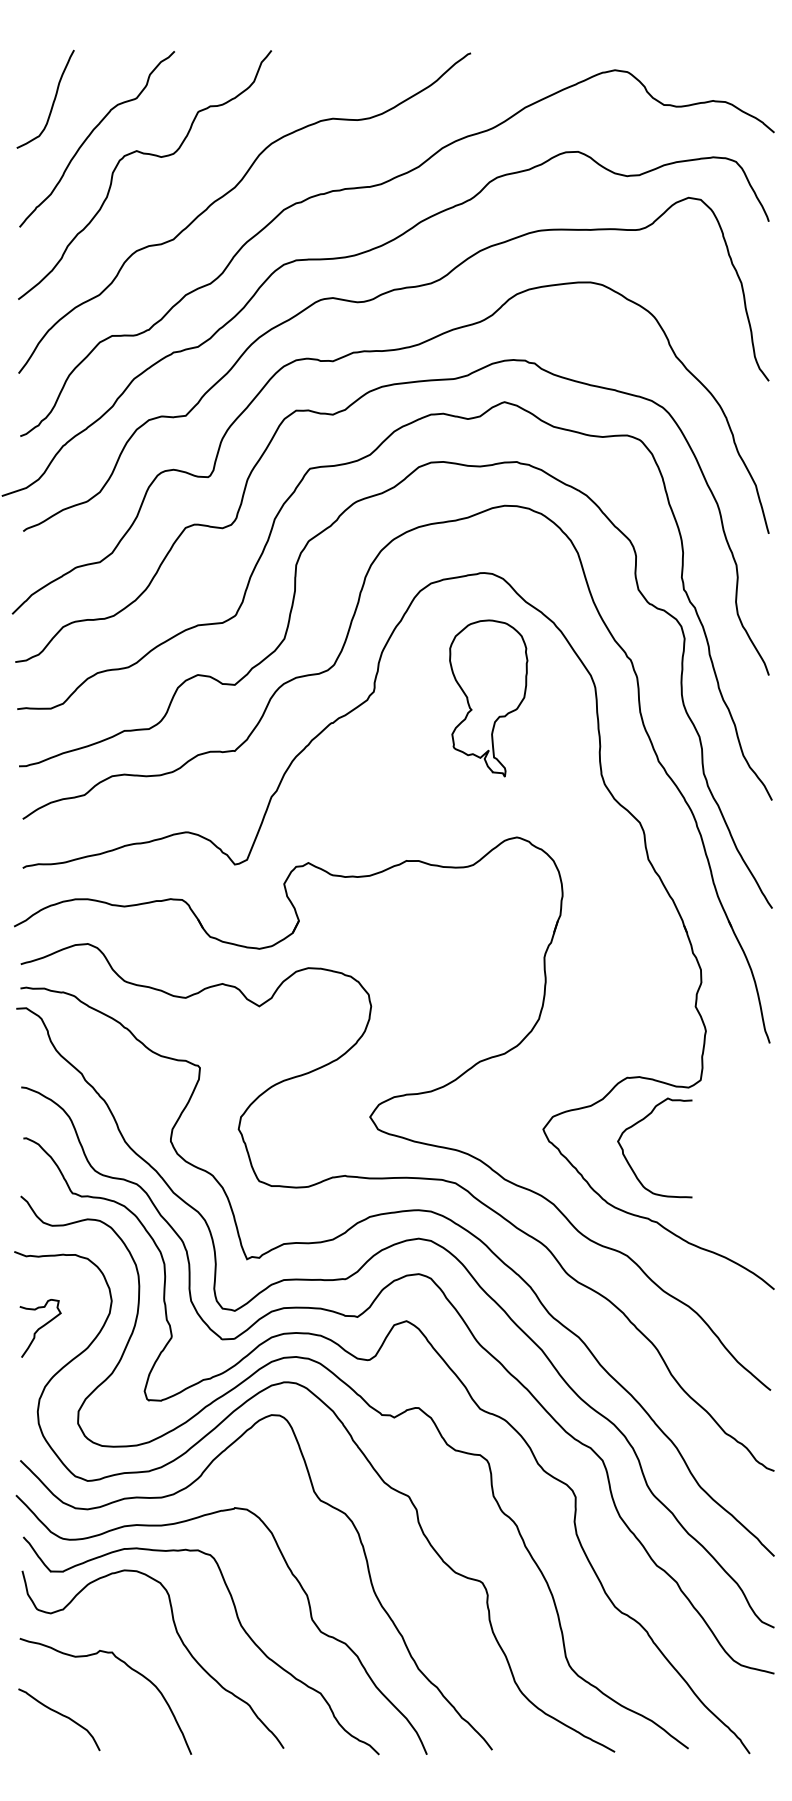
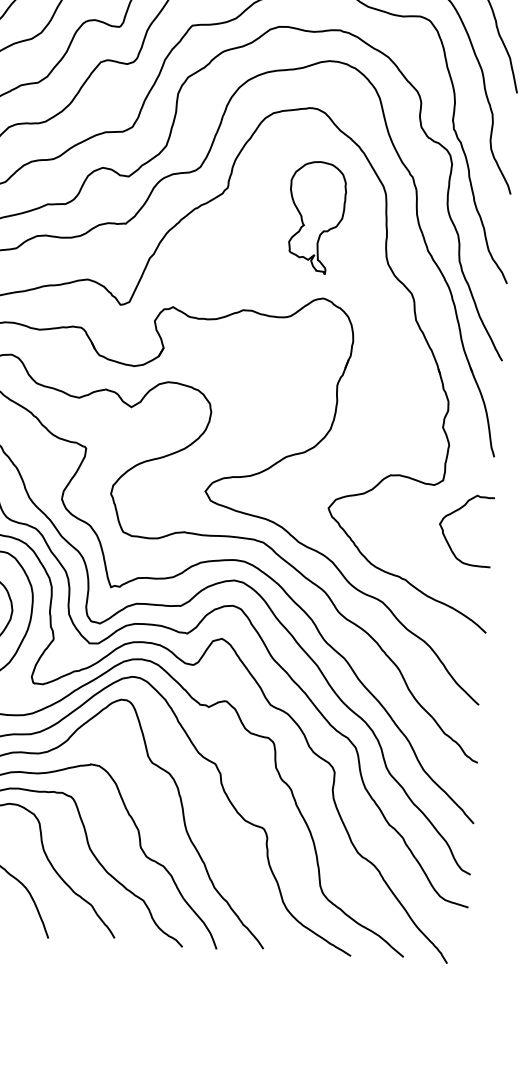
part: (488, 698) -> (316, 217), moved
curve: (638, 1123) -> (455, 512), moved

